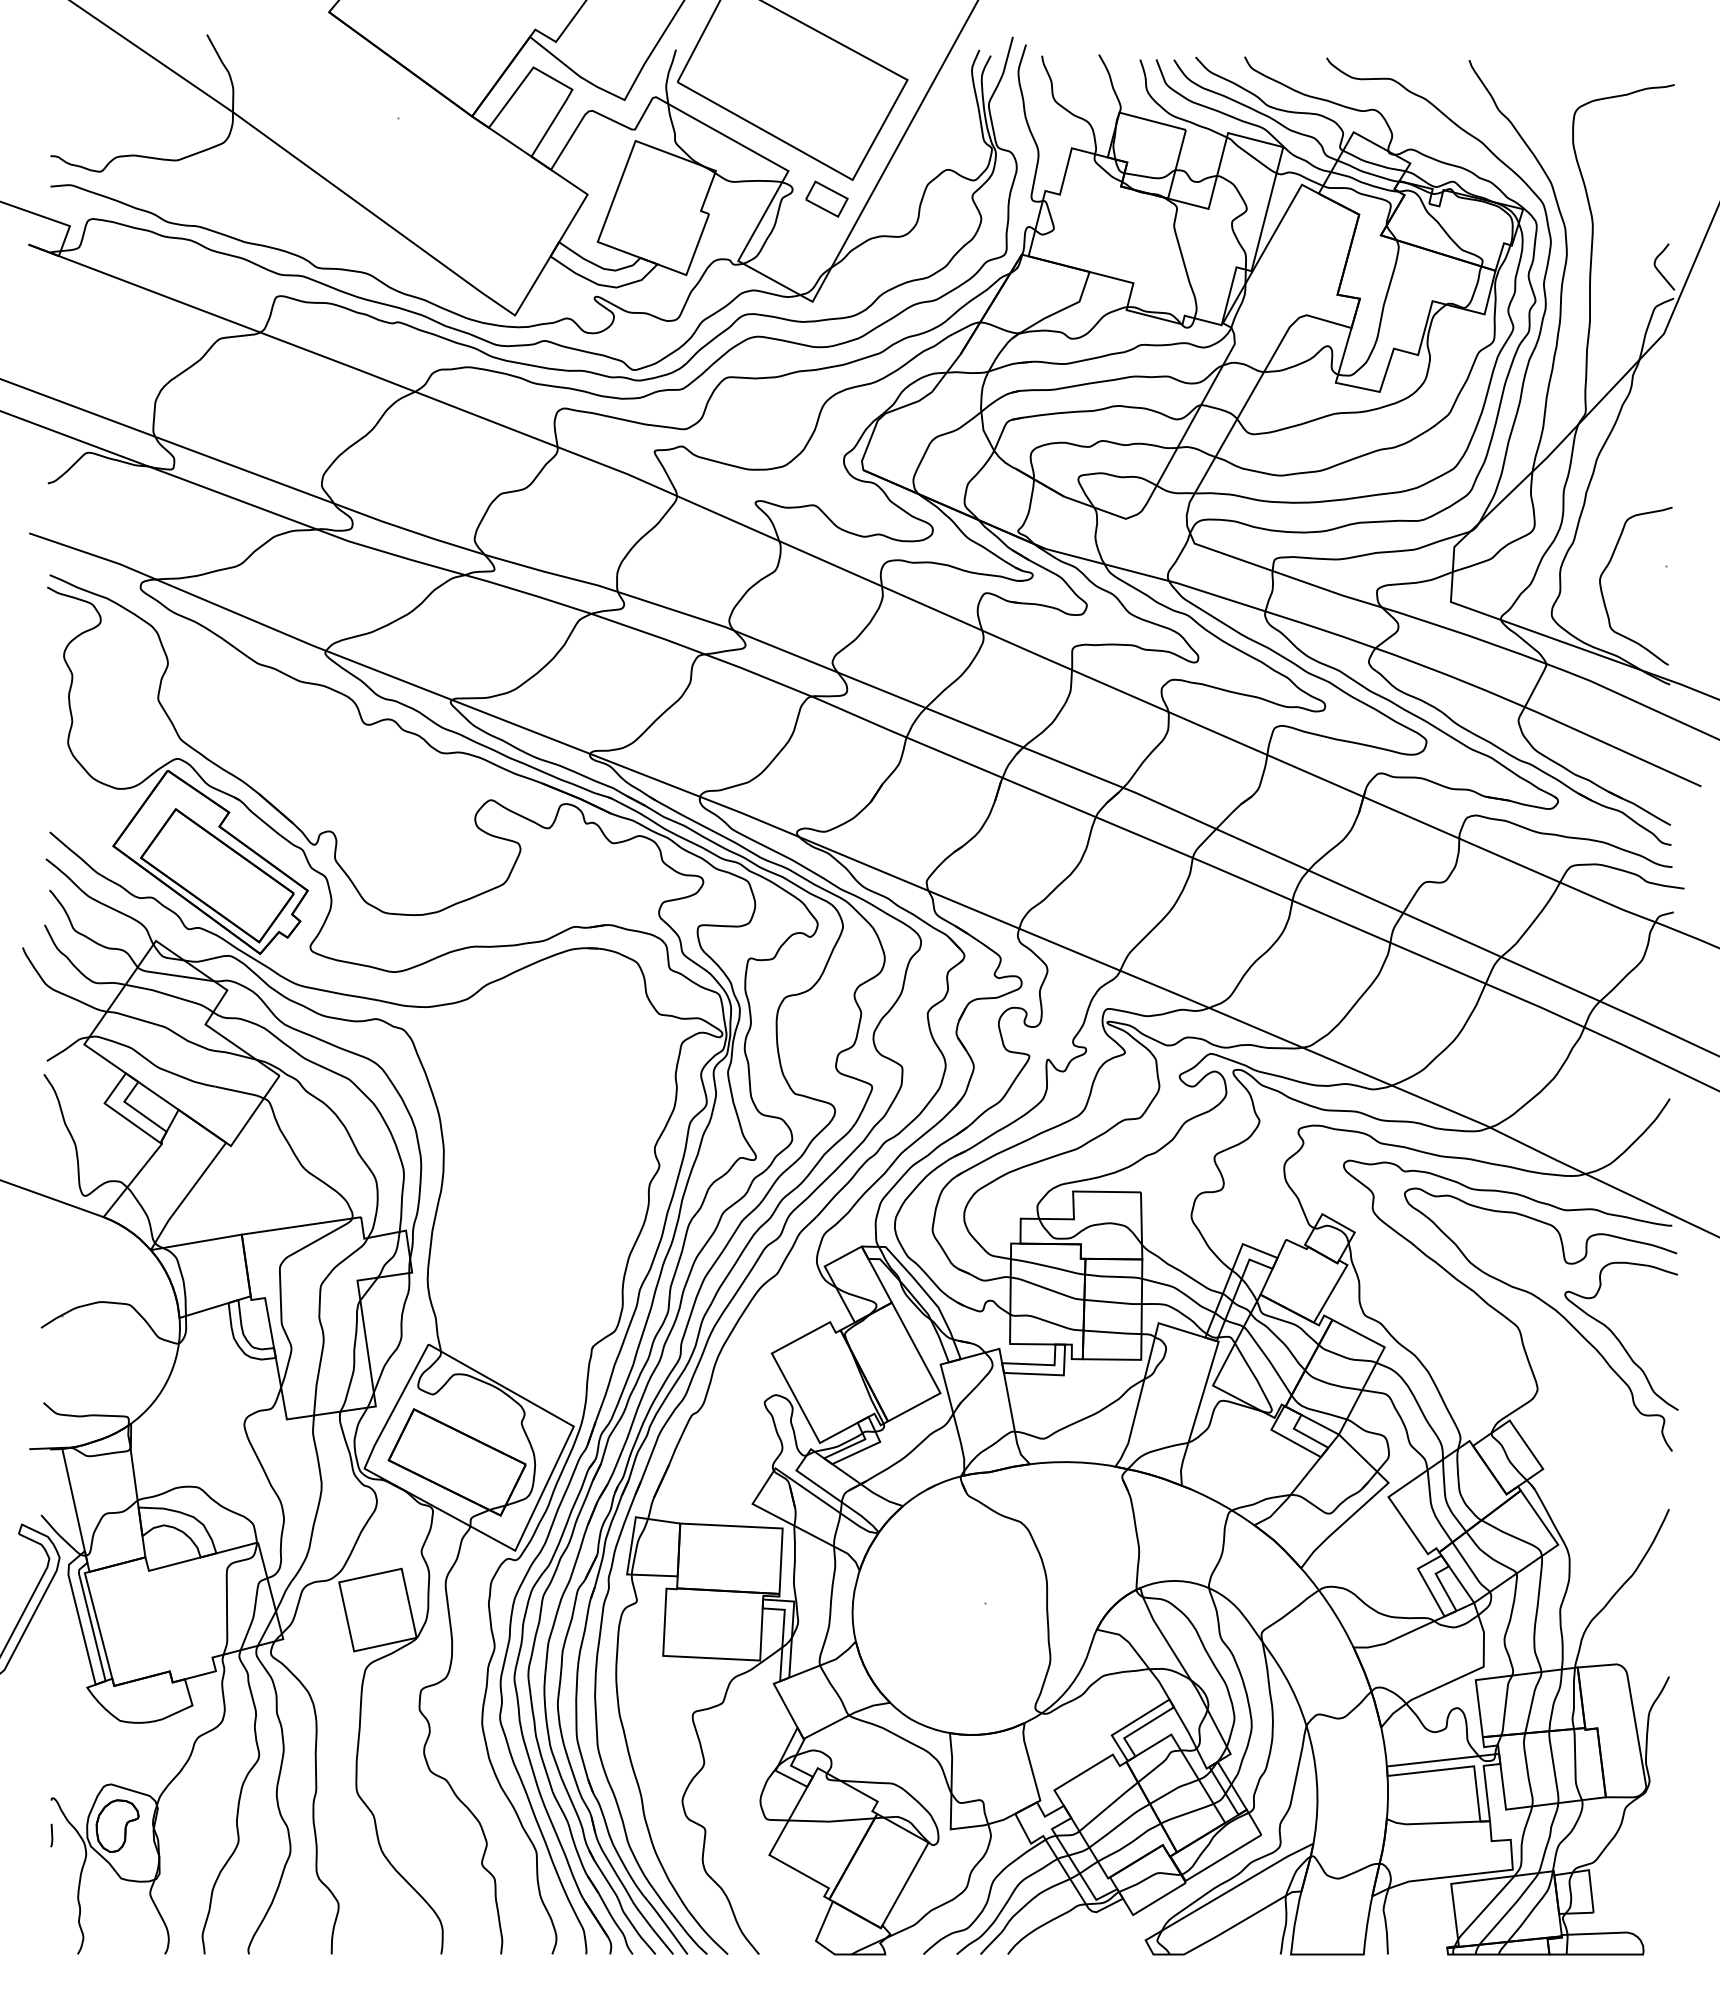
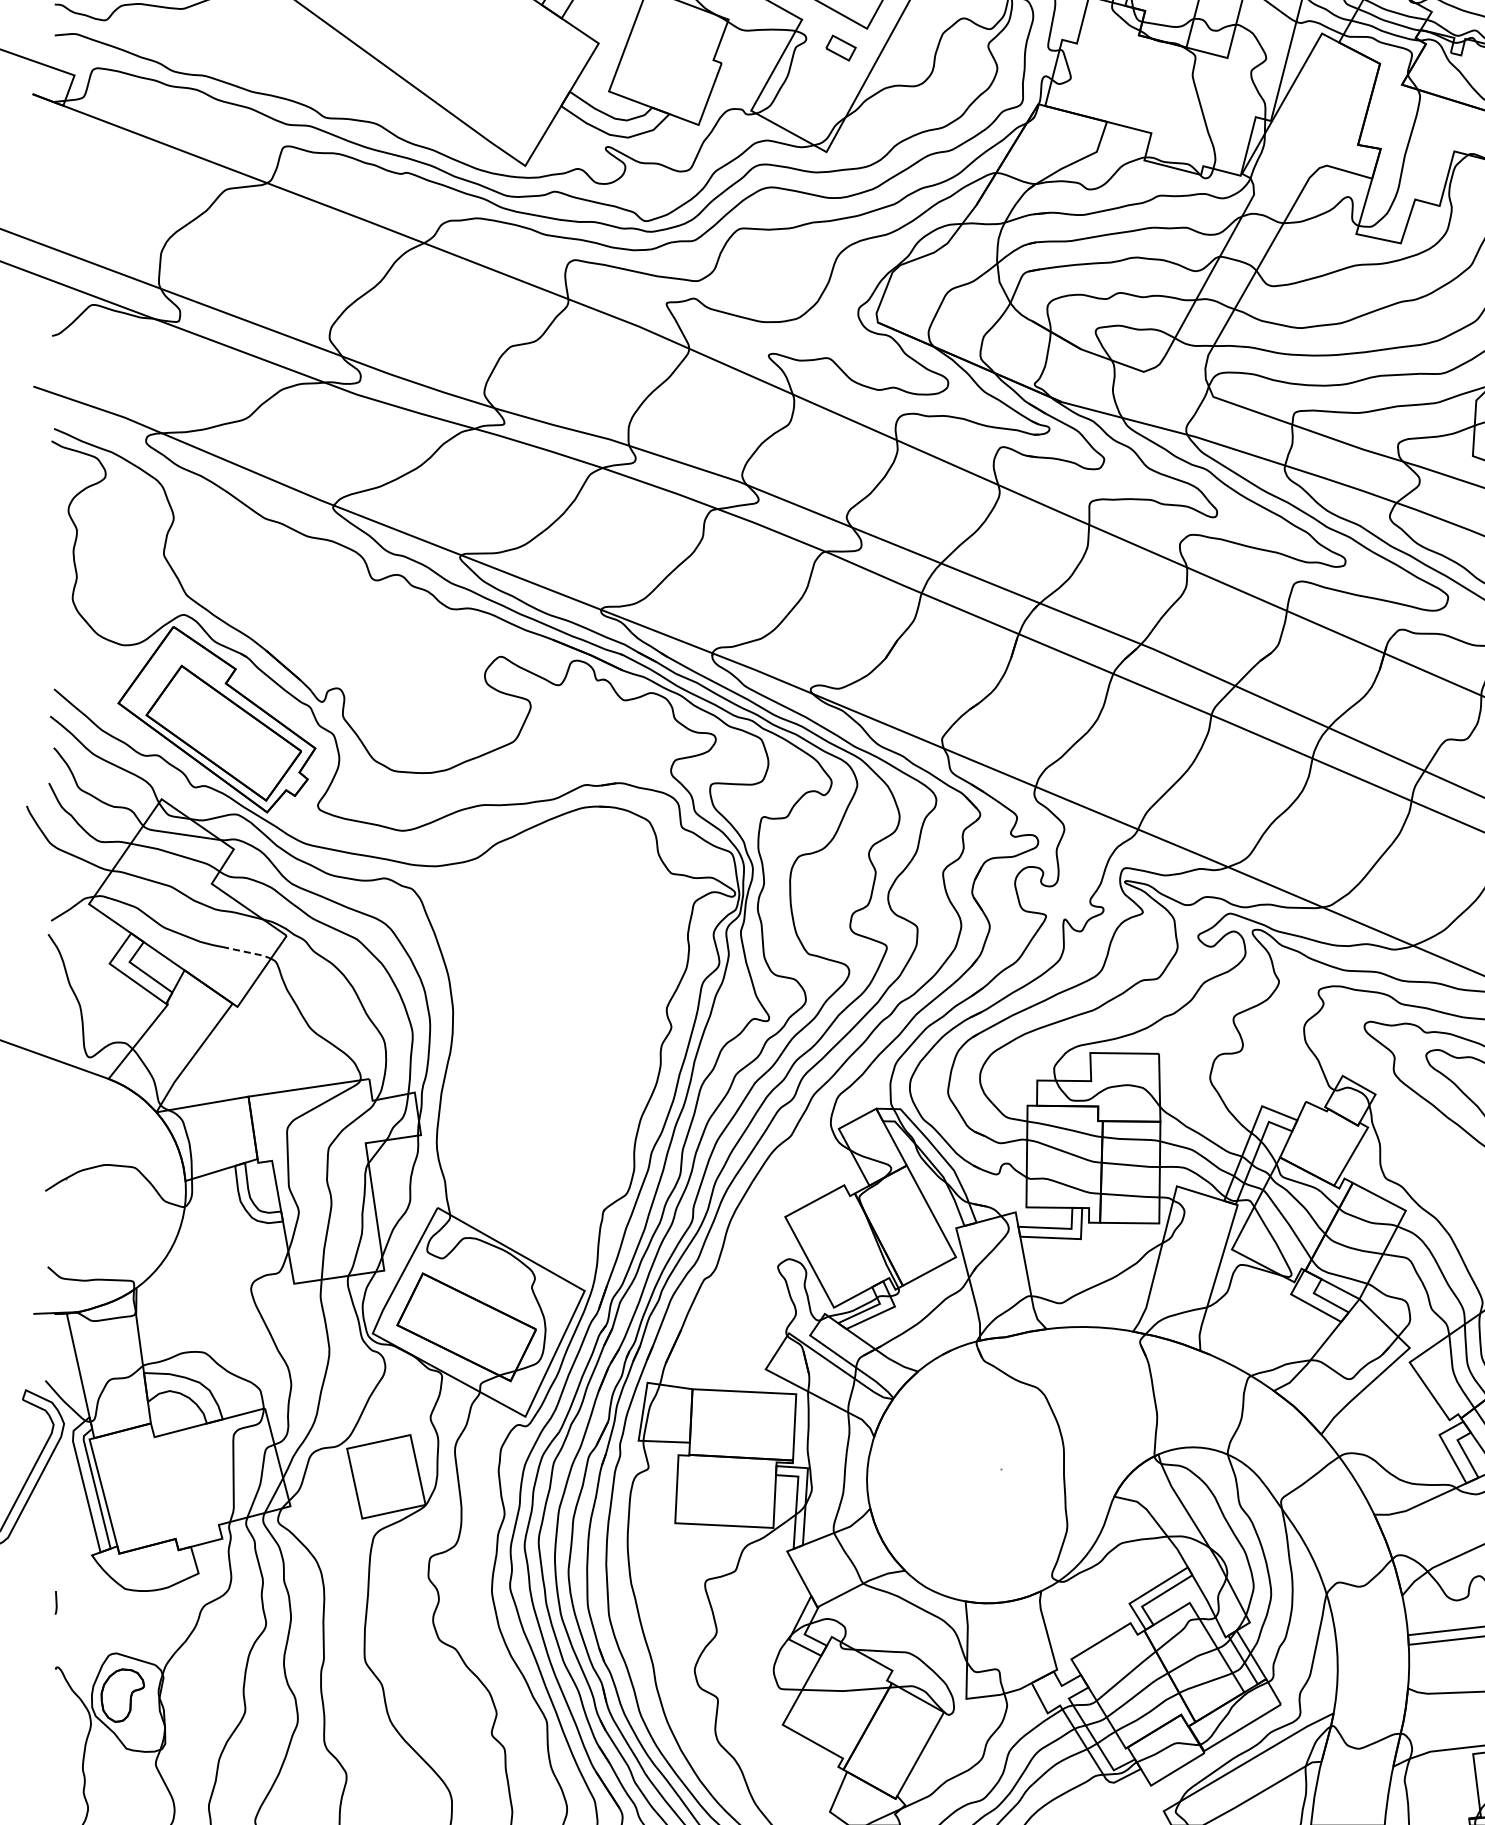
part: (826, 198) -> (840, 47), size x0.7
line: (241, 1092) -> (248, 952), solid -> dashed
line: (51, 1835) -> (55, 1602), moved

